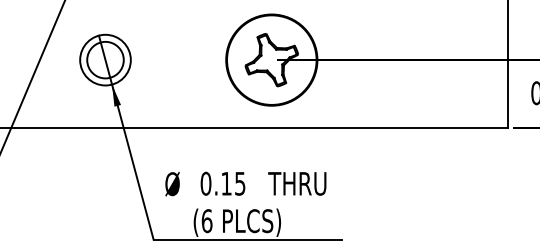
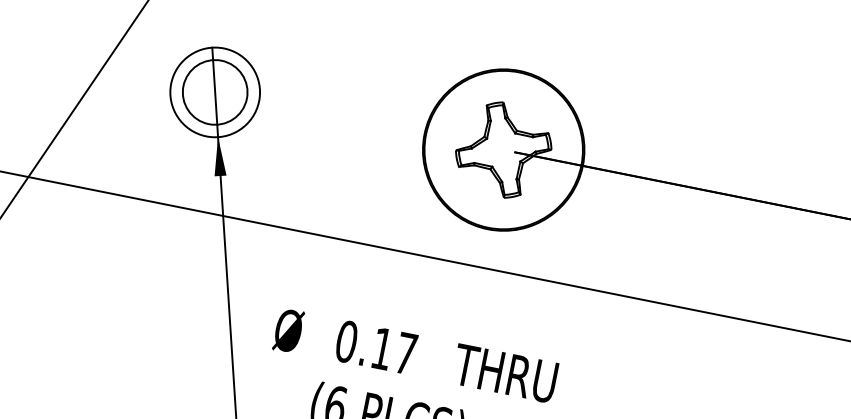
text: (240, 183) -> (406, 353), 0.15 -> 0.17

